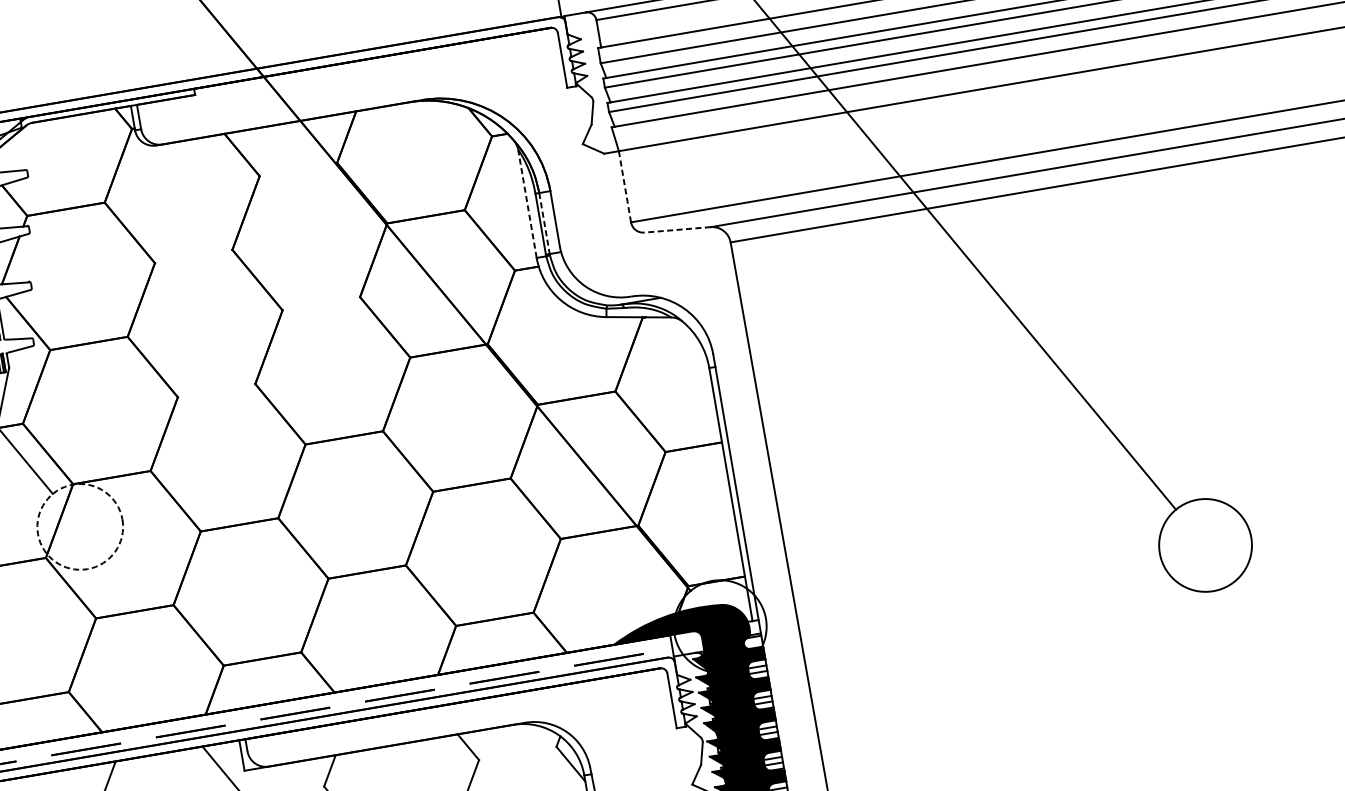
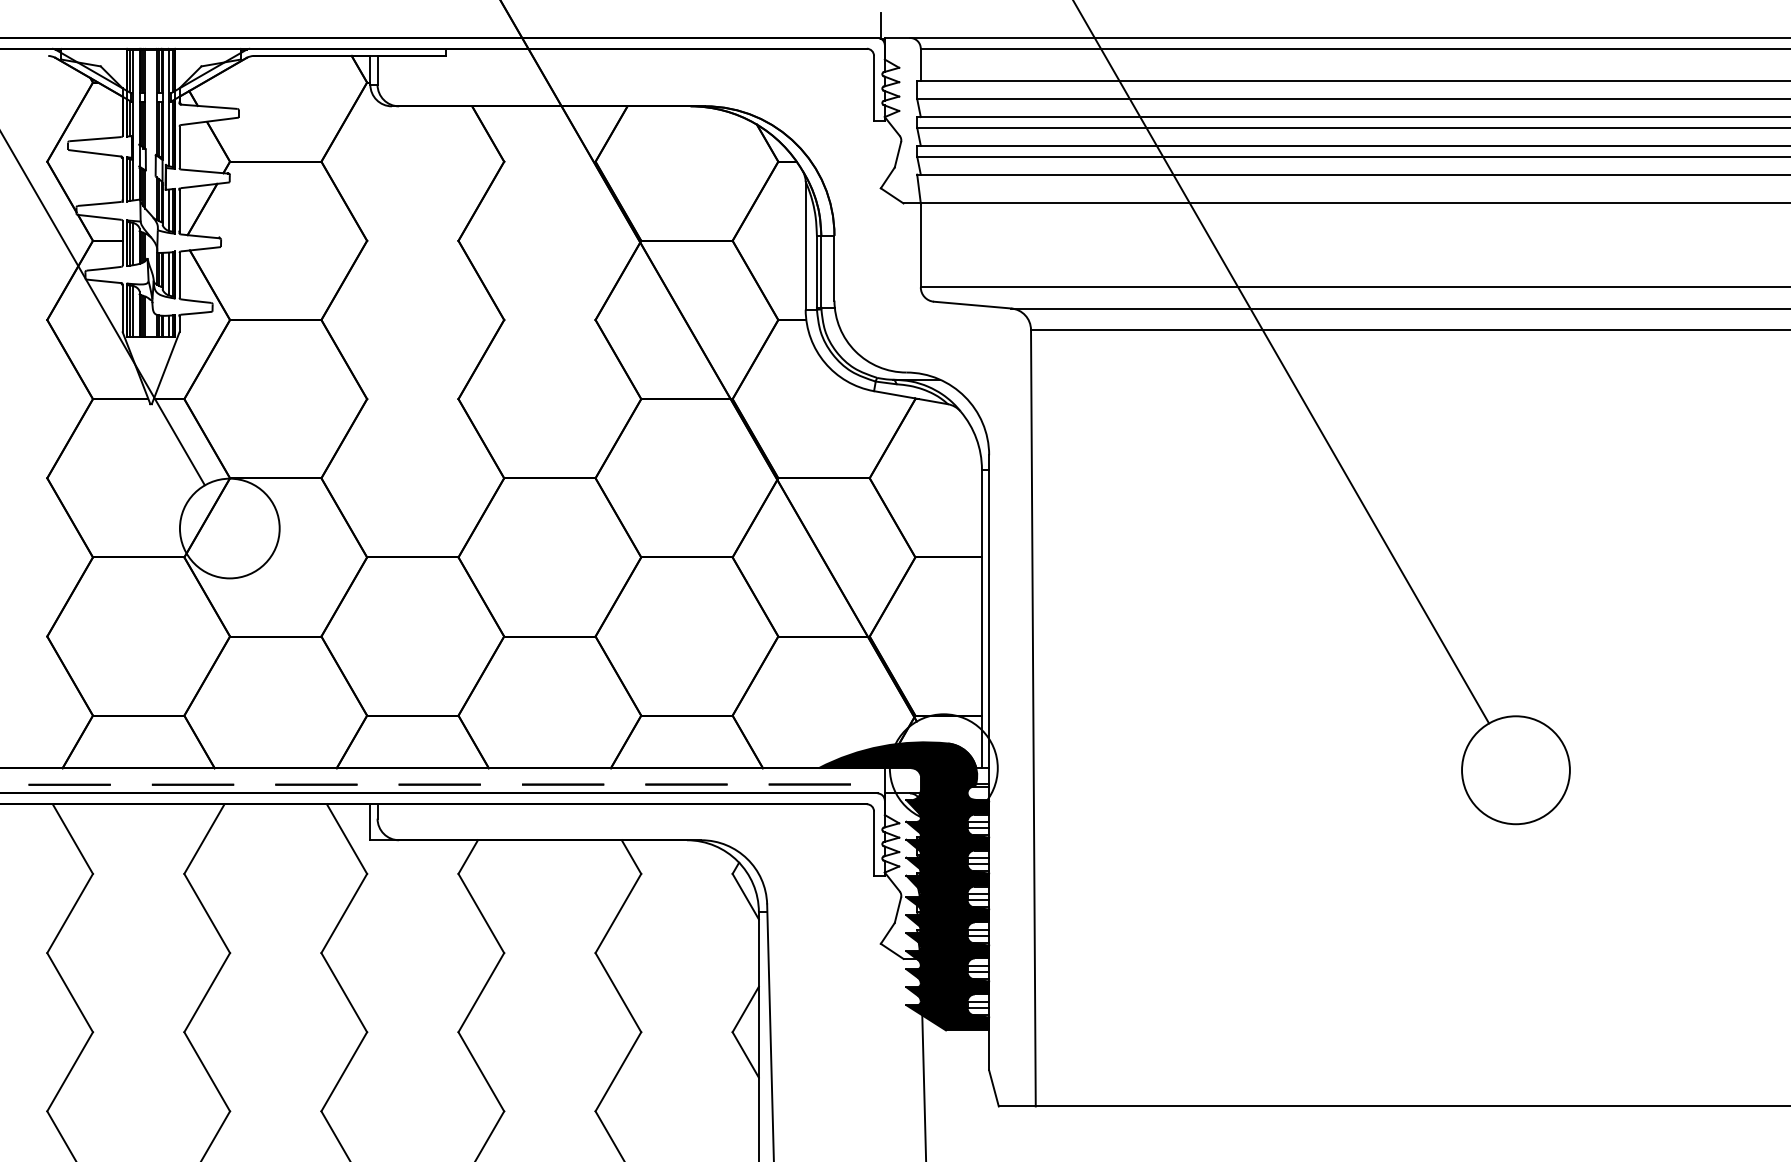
line: (624, 186) -> (920, 245), dashed -> solid
line: (527, 203) -> (805, 245), dashed -> solid
line: (544, 223) -> (821, 271), dashed -> solid
line: (677, 230) -> (972, 305), dashed -> solid
circle: (79, 526) -> (229, 528), dashed -> solid

